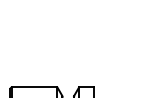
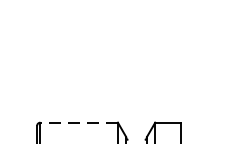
line: (34, 87) -> (78, 122), solid -> dashed

